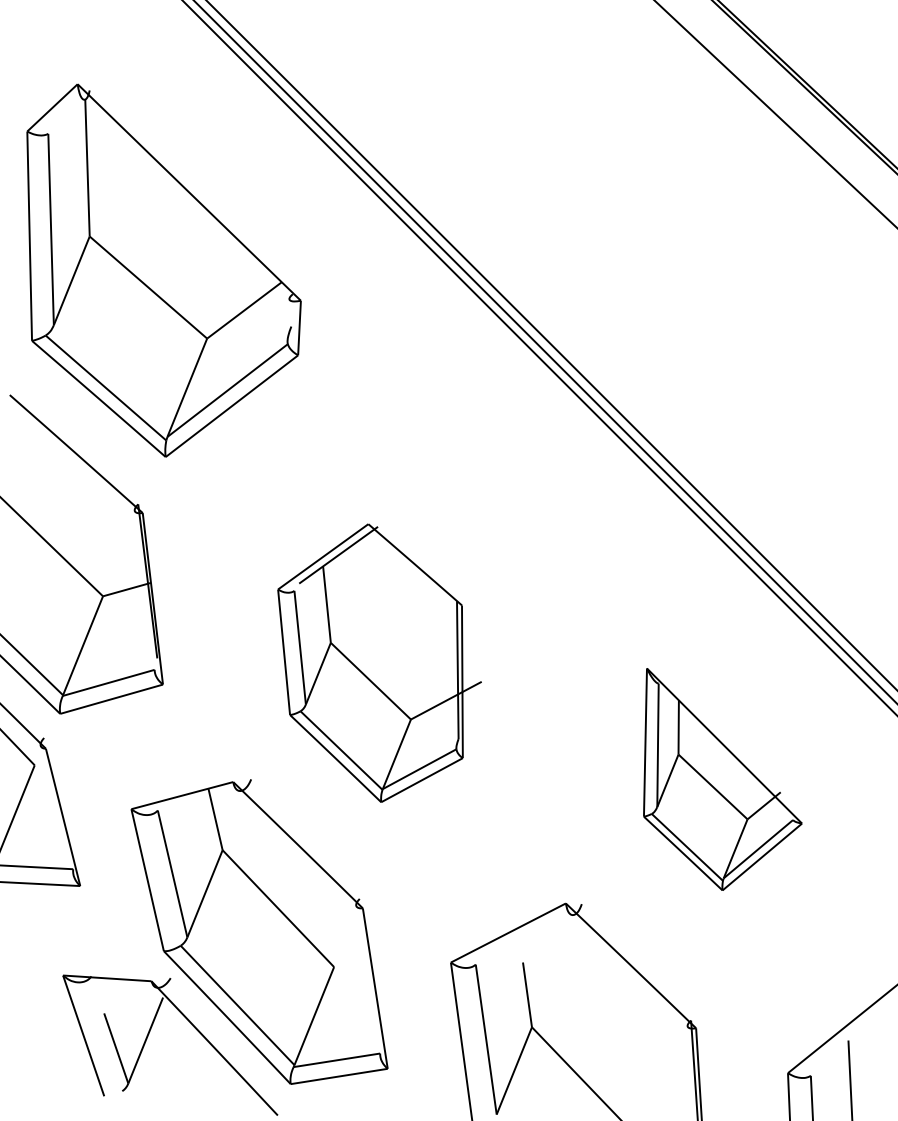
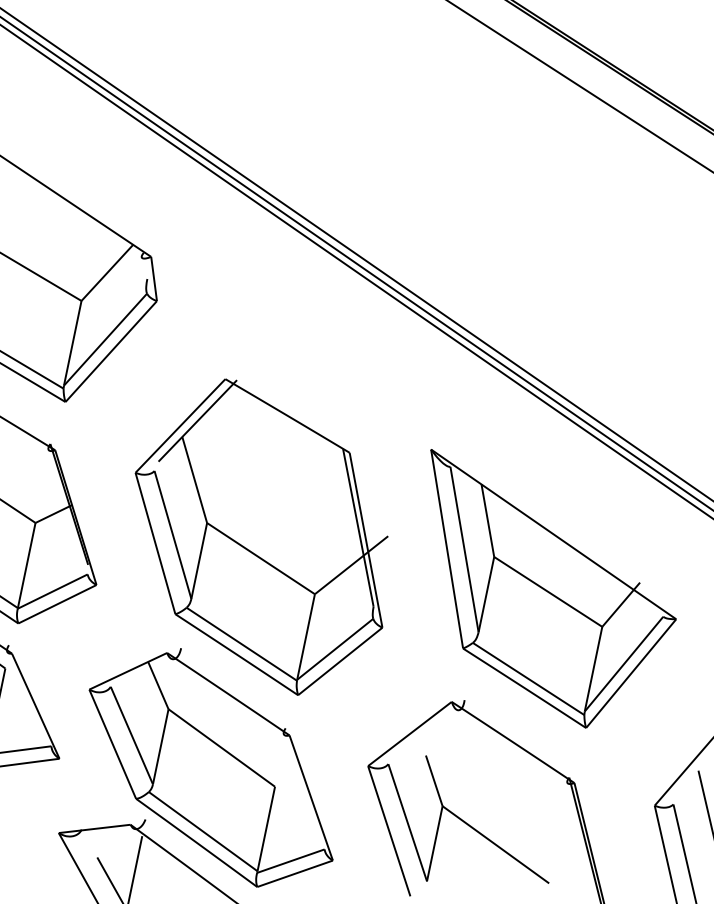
part: (379, 663) -> (267, 536), size x1.43
part: (722, 779) -> (559, 579), size x1.67

